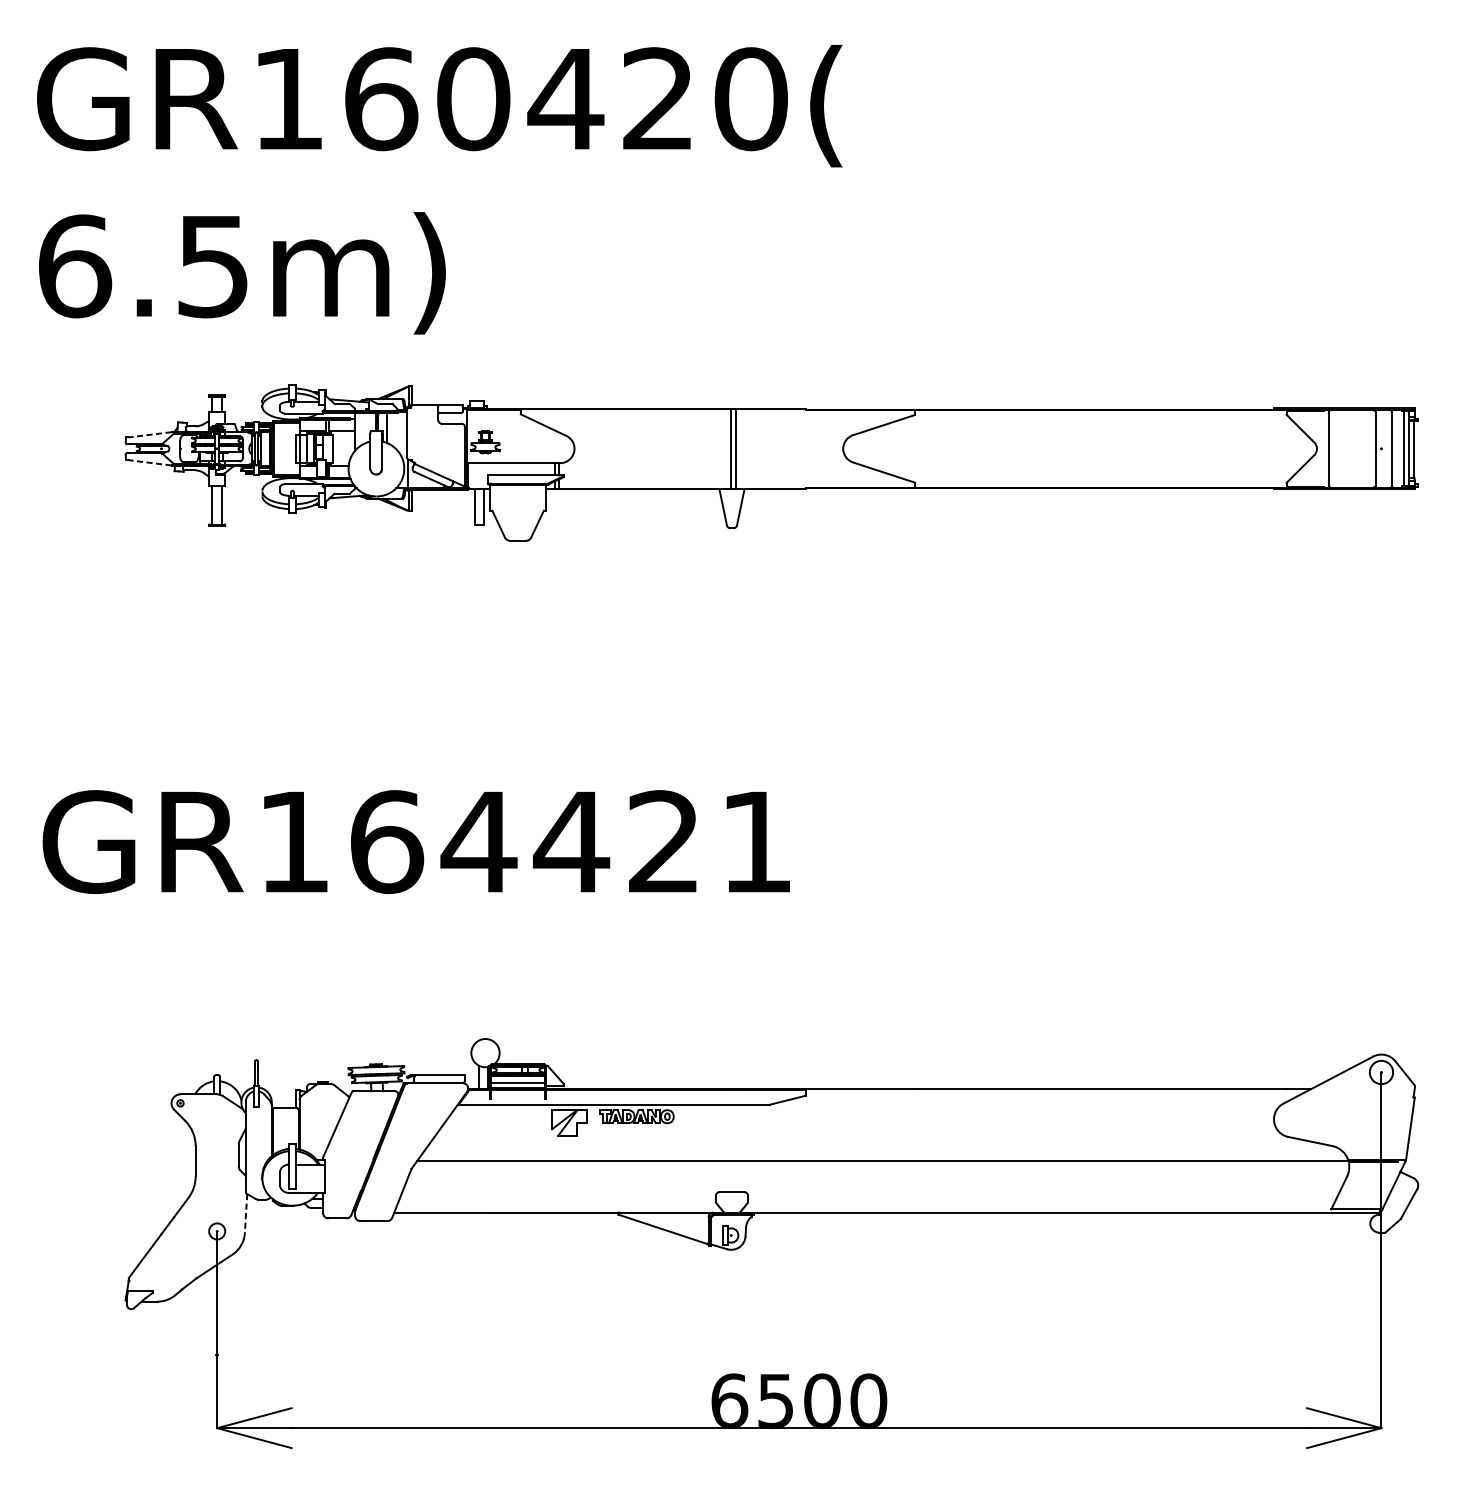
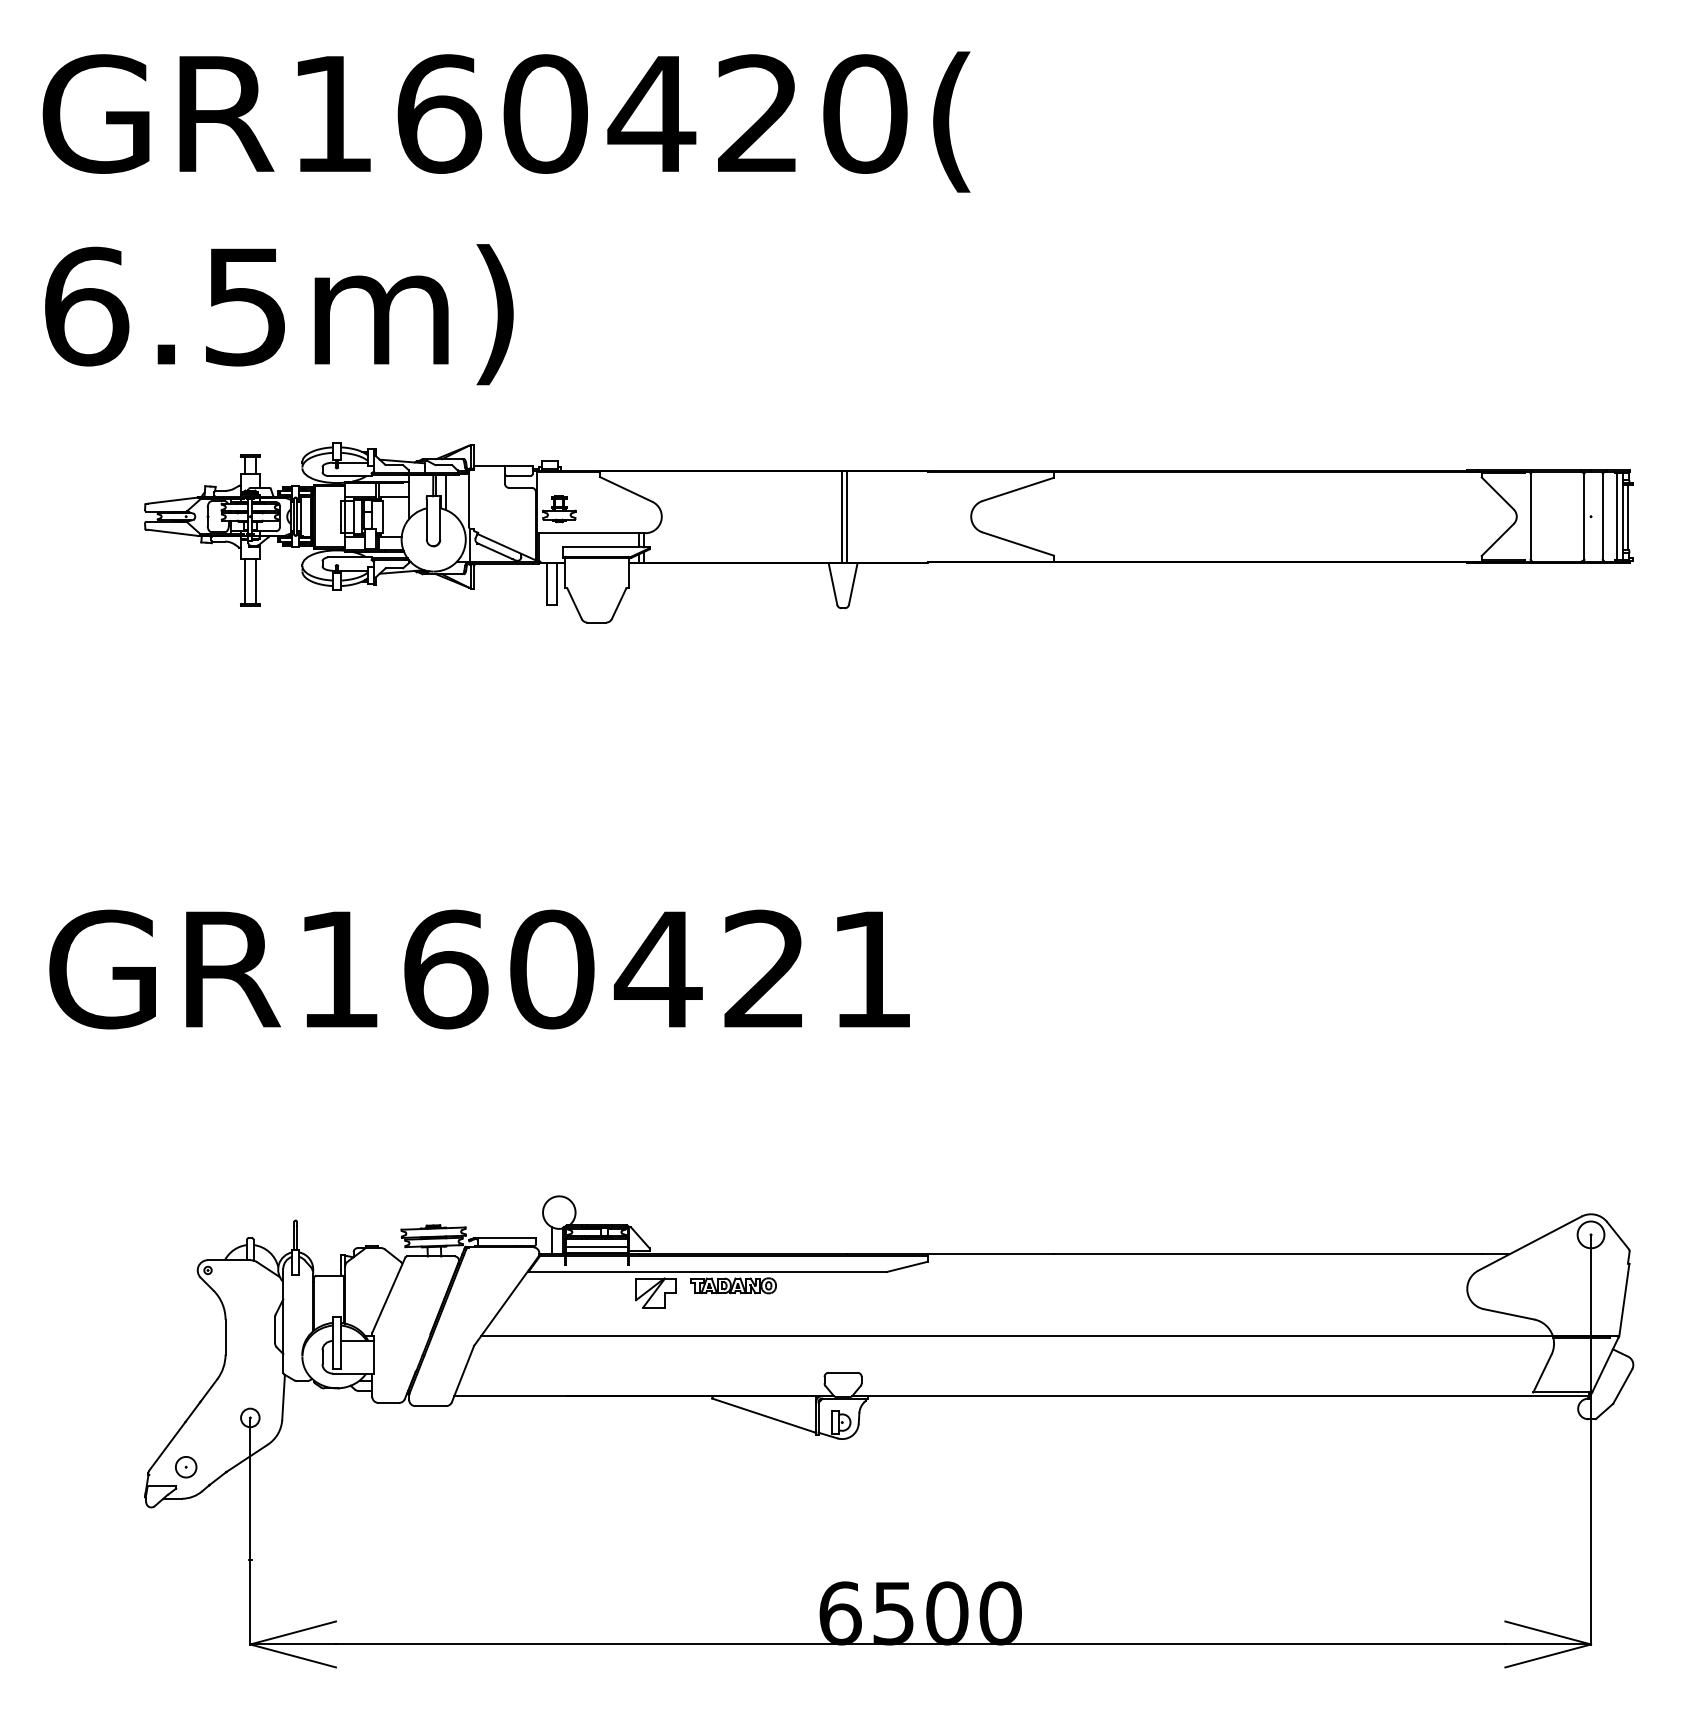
line: (150, 434) -> (173, 500), dashed -> solid
line: (150, 462) -> (173, 532), dashed -> solid
text: (478, 842) -> (551, 969), GR164421 -> GR160421
line: (245, 1213) -> (283, 1397), dashed -> solid
part: (161, 1274) -> (186, 1467), added

